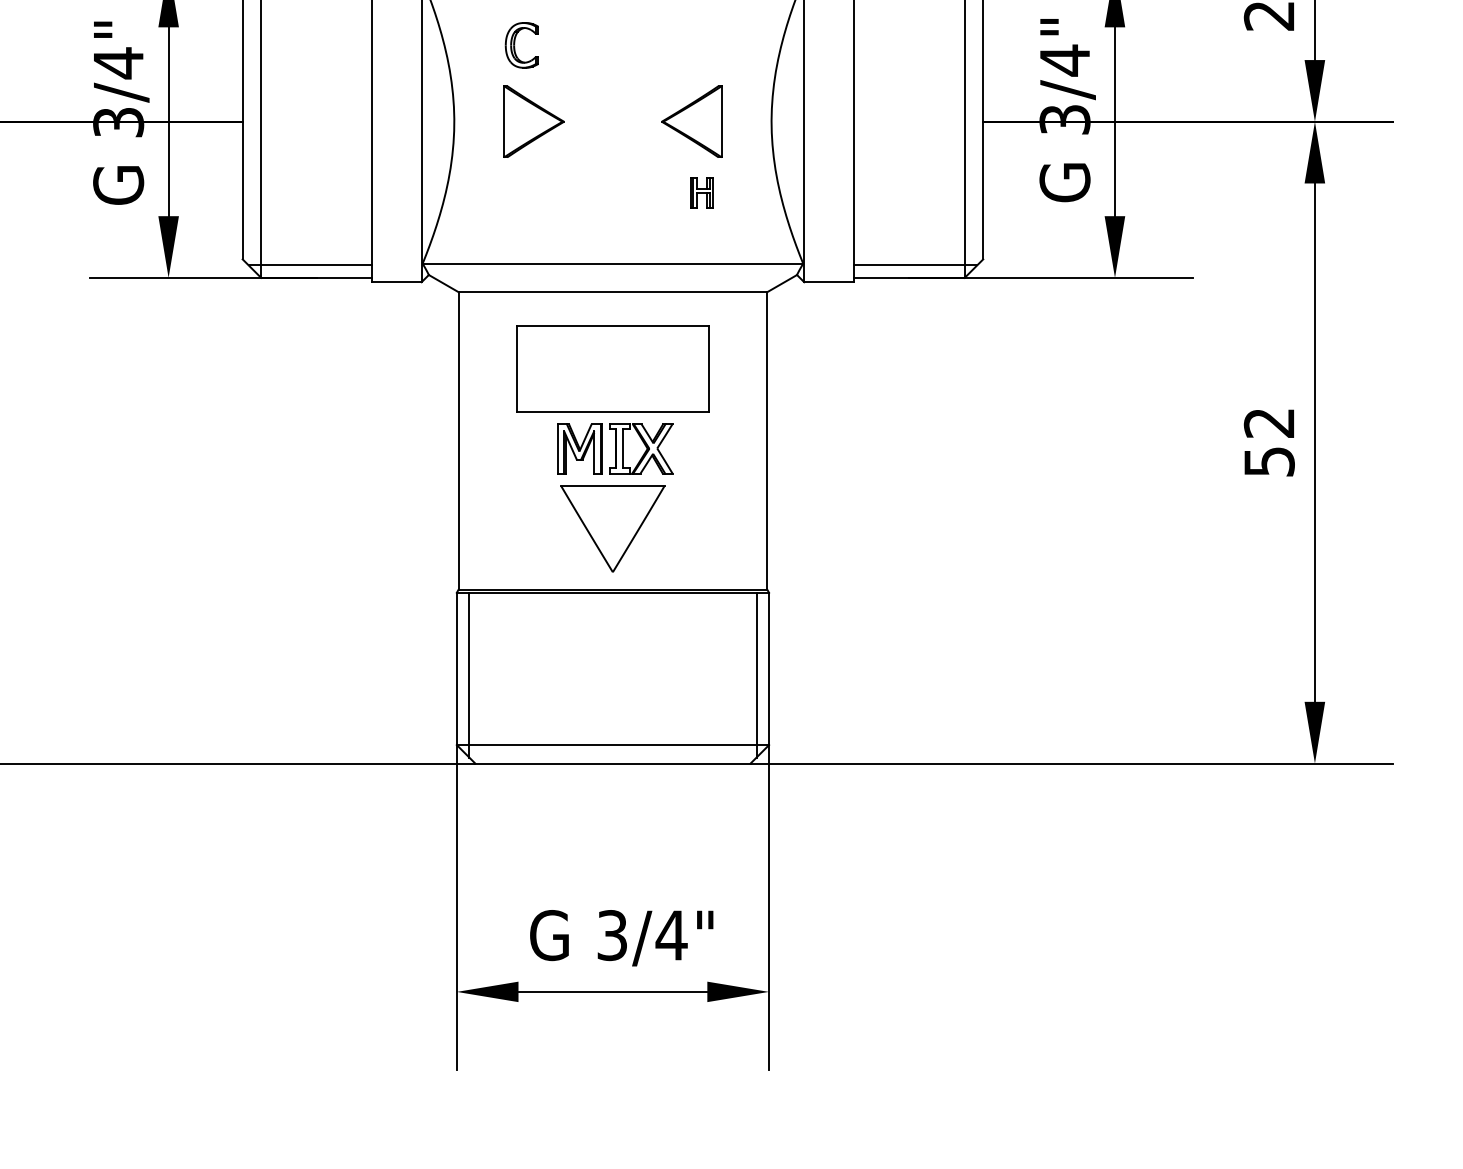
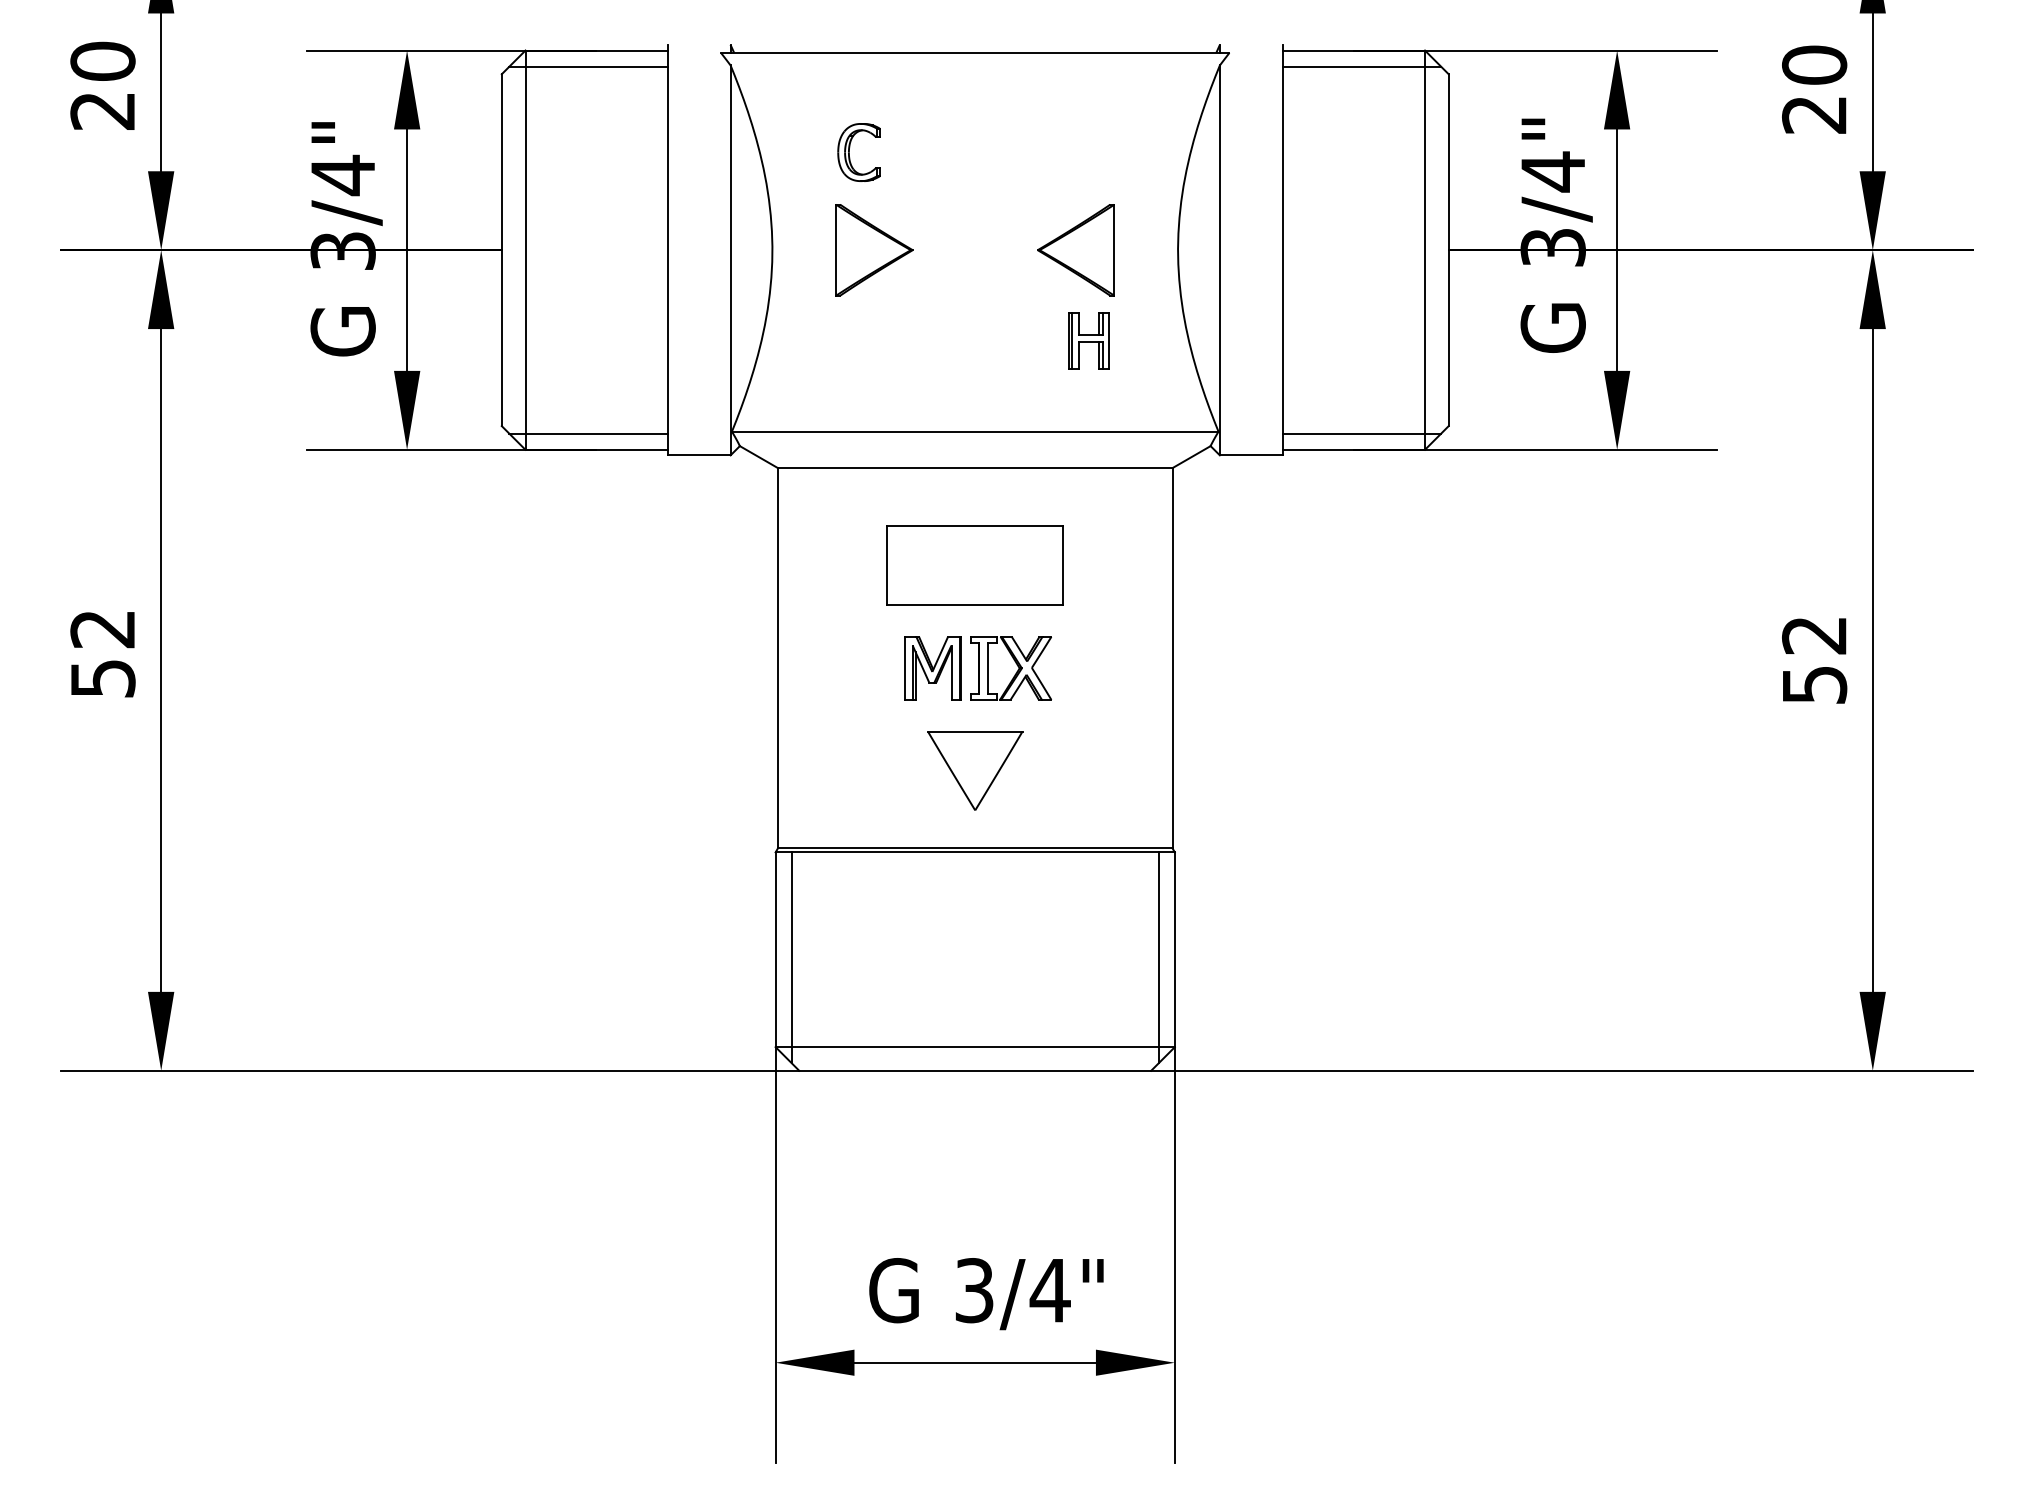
part: (701, 192) -> (1088, 340), size x1.43
part: (612, 368) -> (974, 565), size x0.71
part: (613, 528) -> (975, 770), size x0.71

